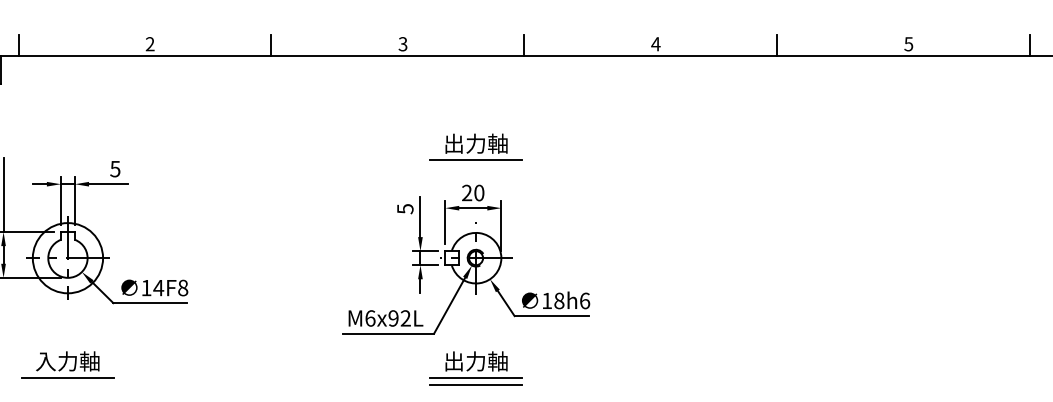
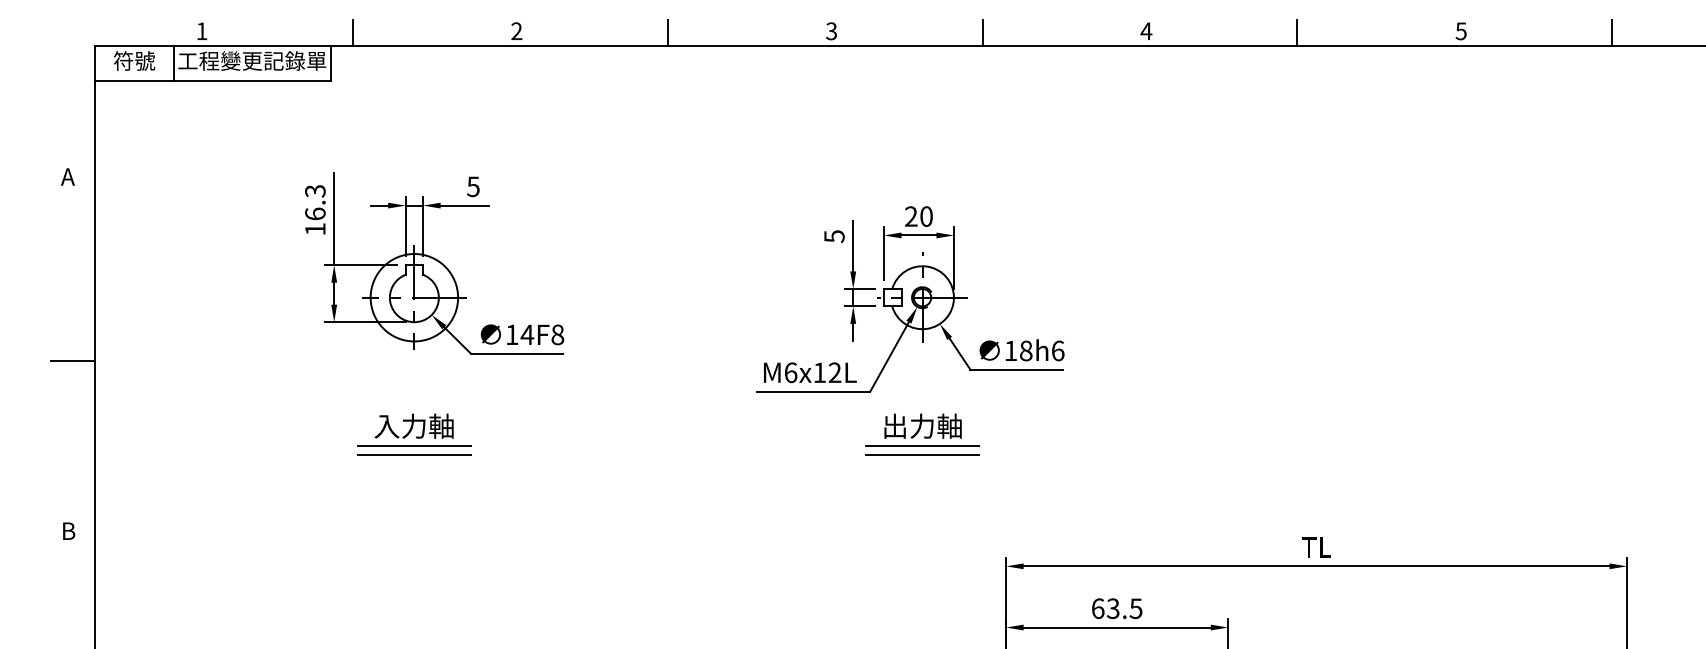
part: (476, 146) -> (922, 158), removed
text: (393, 318) -> (819, 372), M6x92L -> M6x12L
line: (68, 384) -> (414, 454), added

